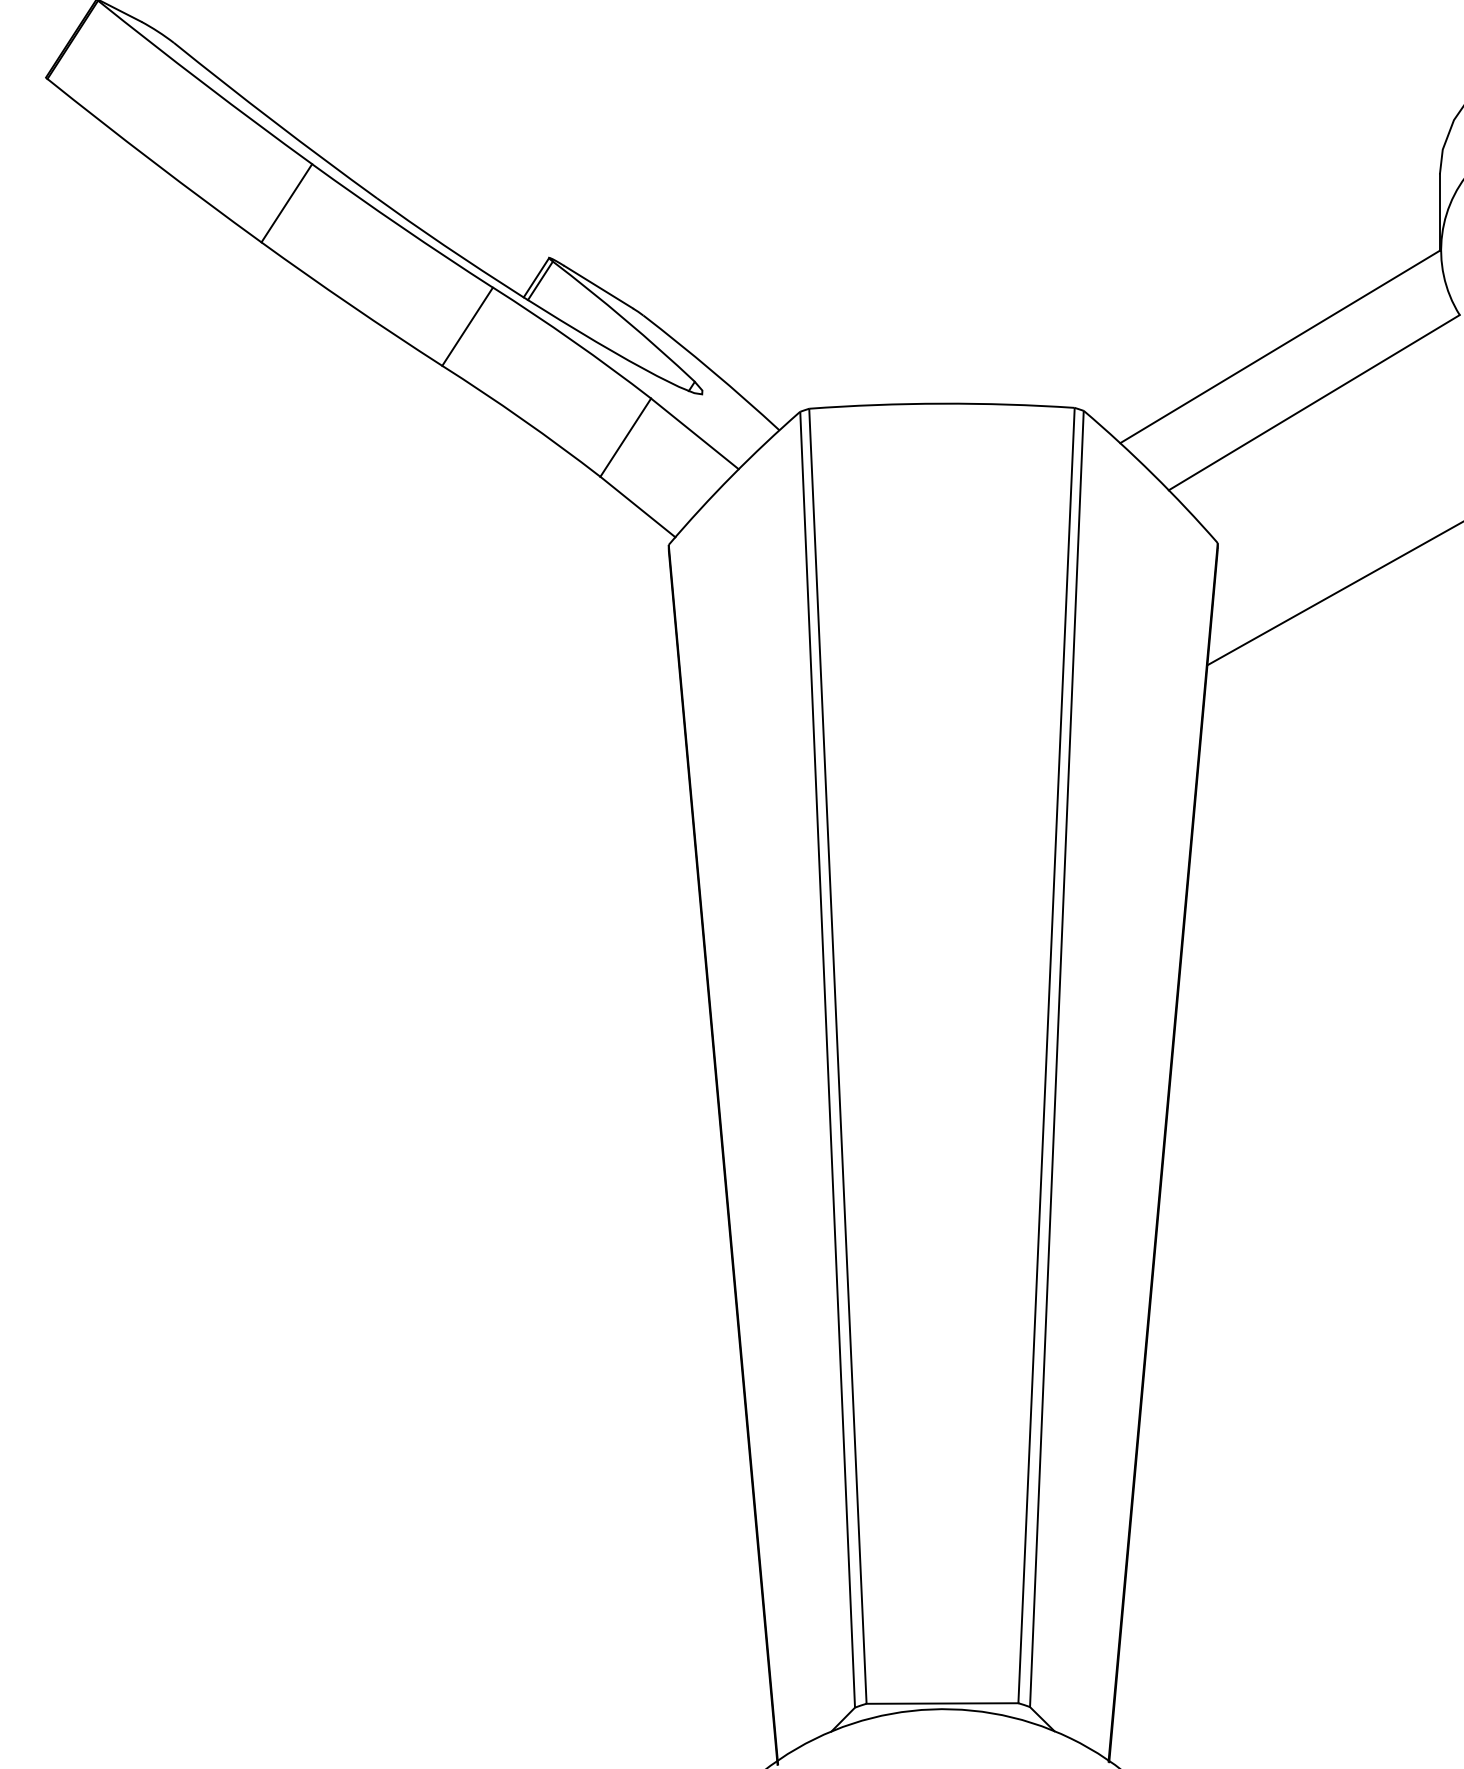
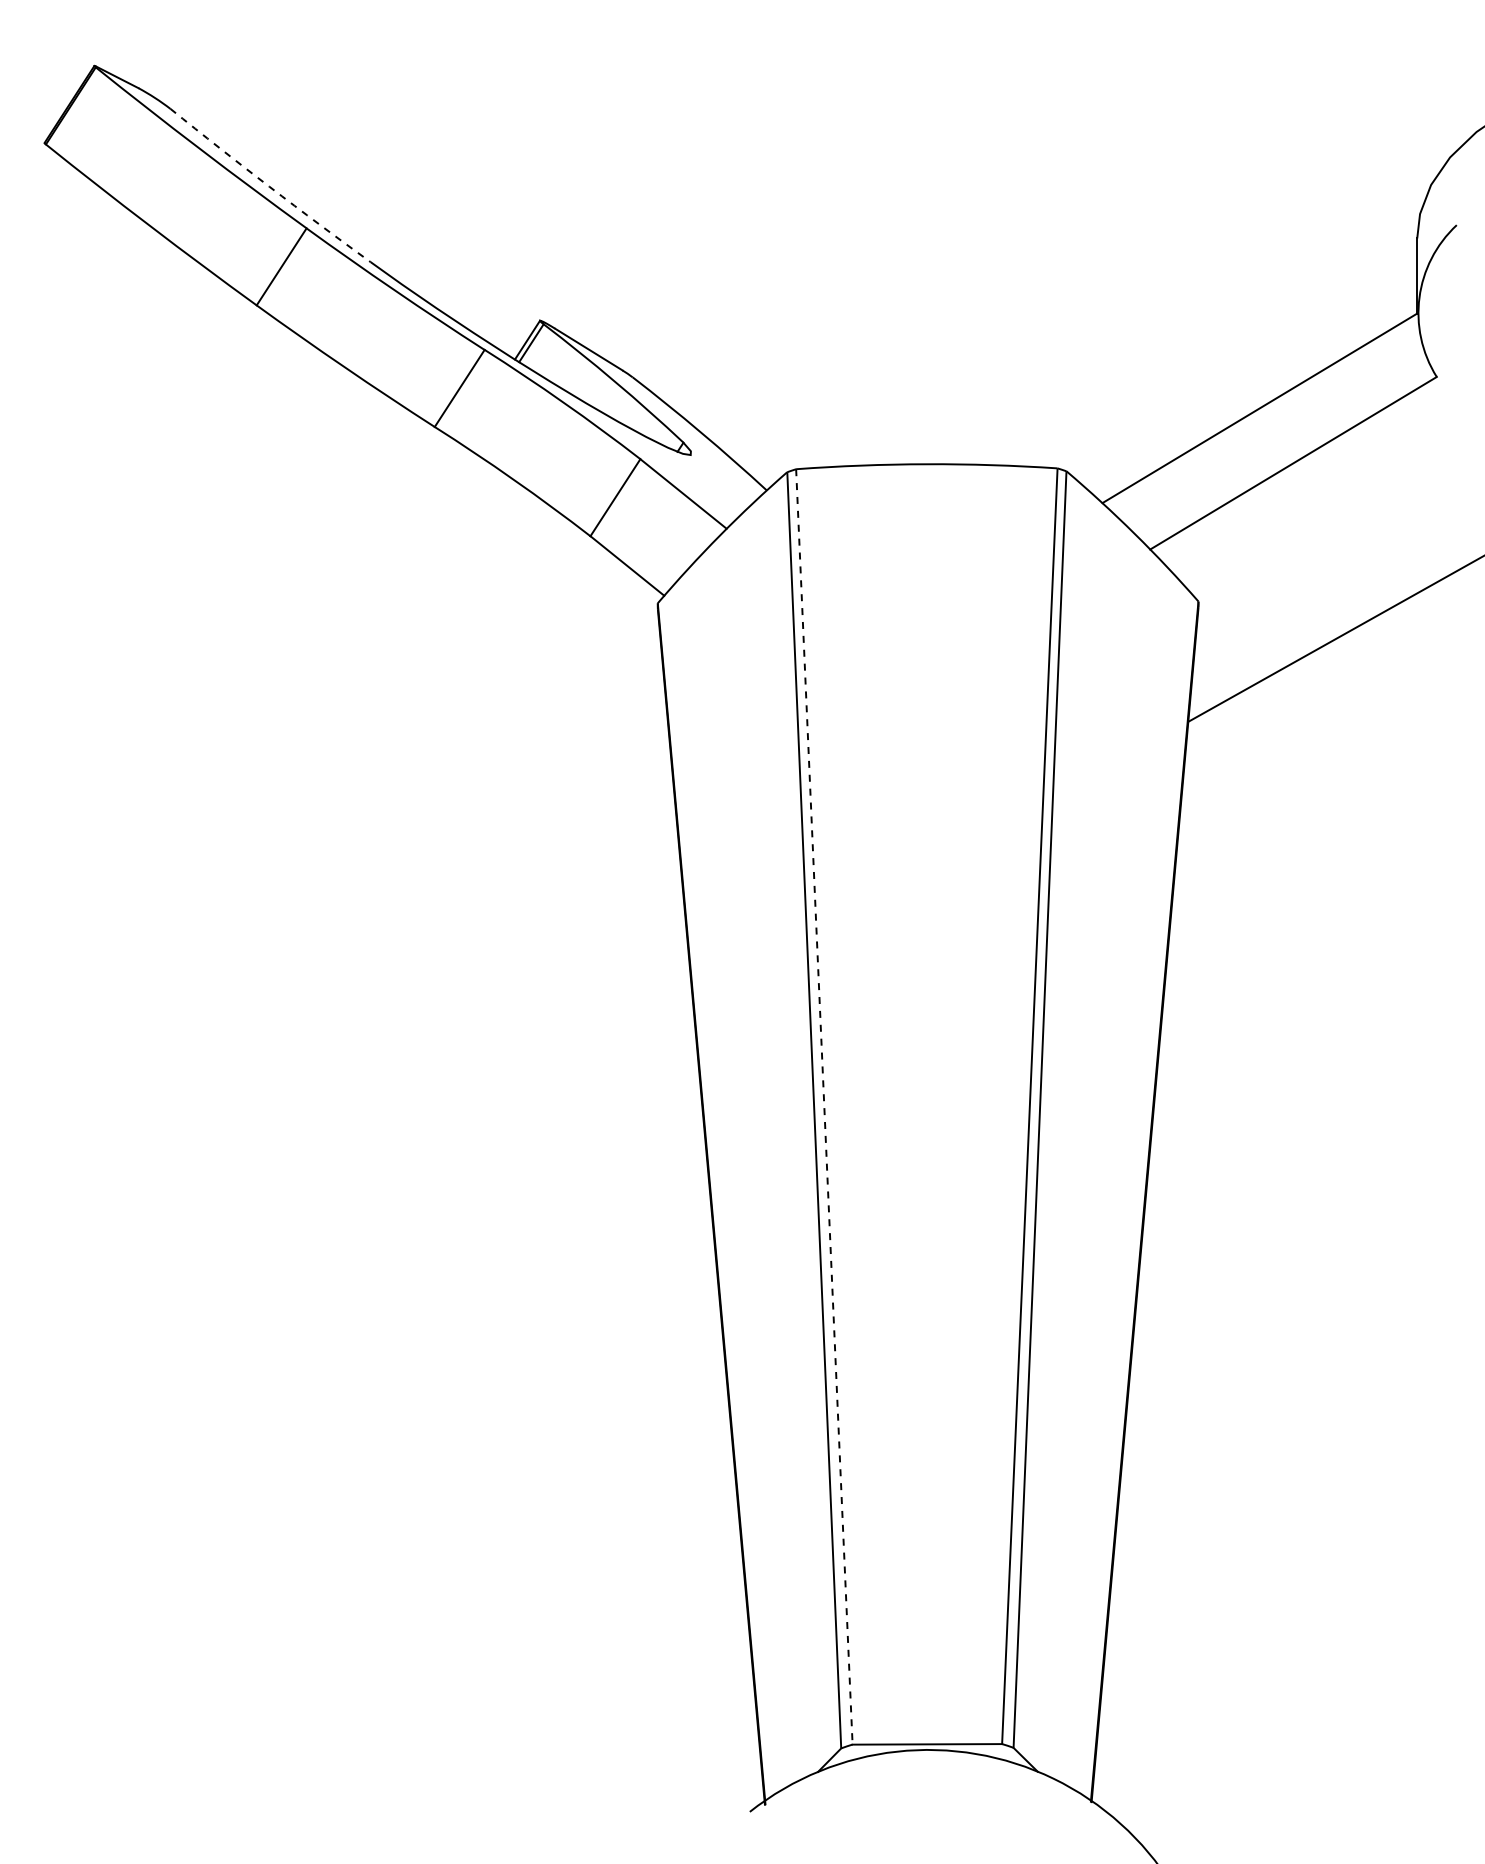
arc: (274, 121) -> (269, 186), solid -> dashed
line: (838, 1055) -> (824, 1106), solid -> dashed

